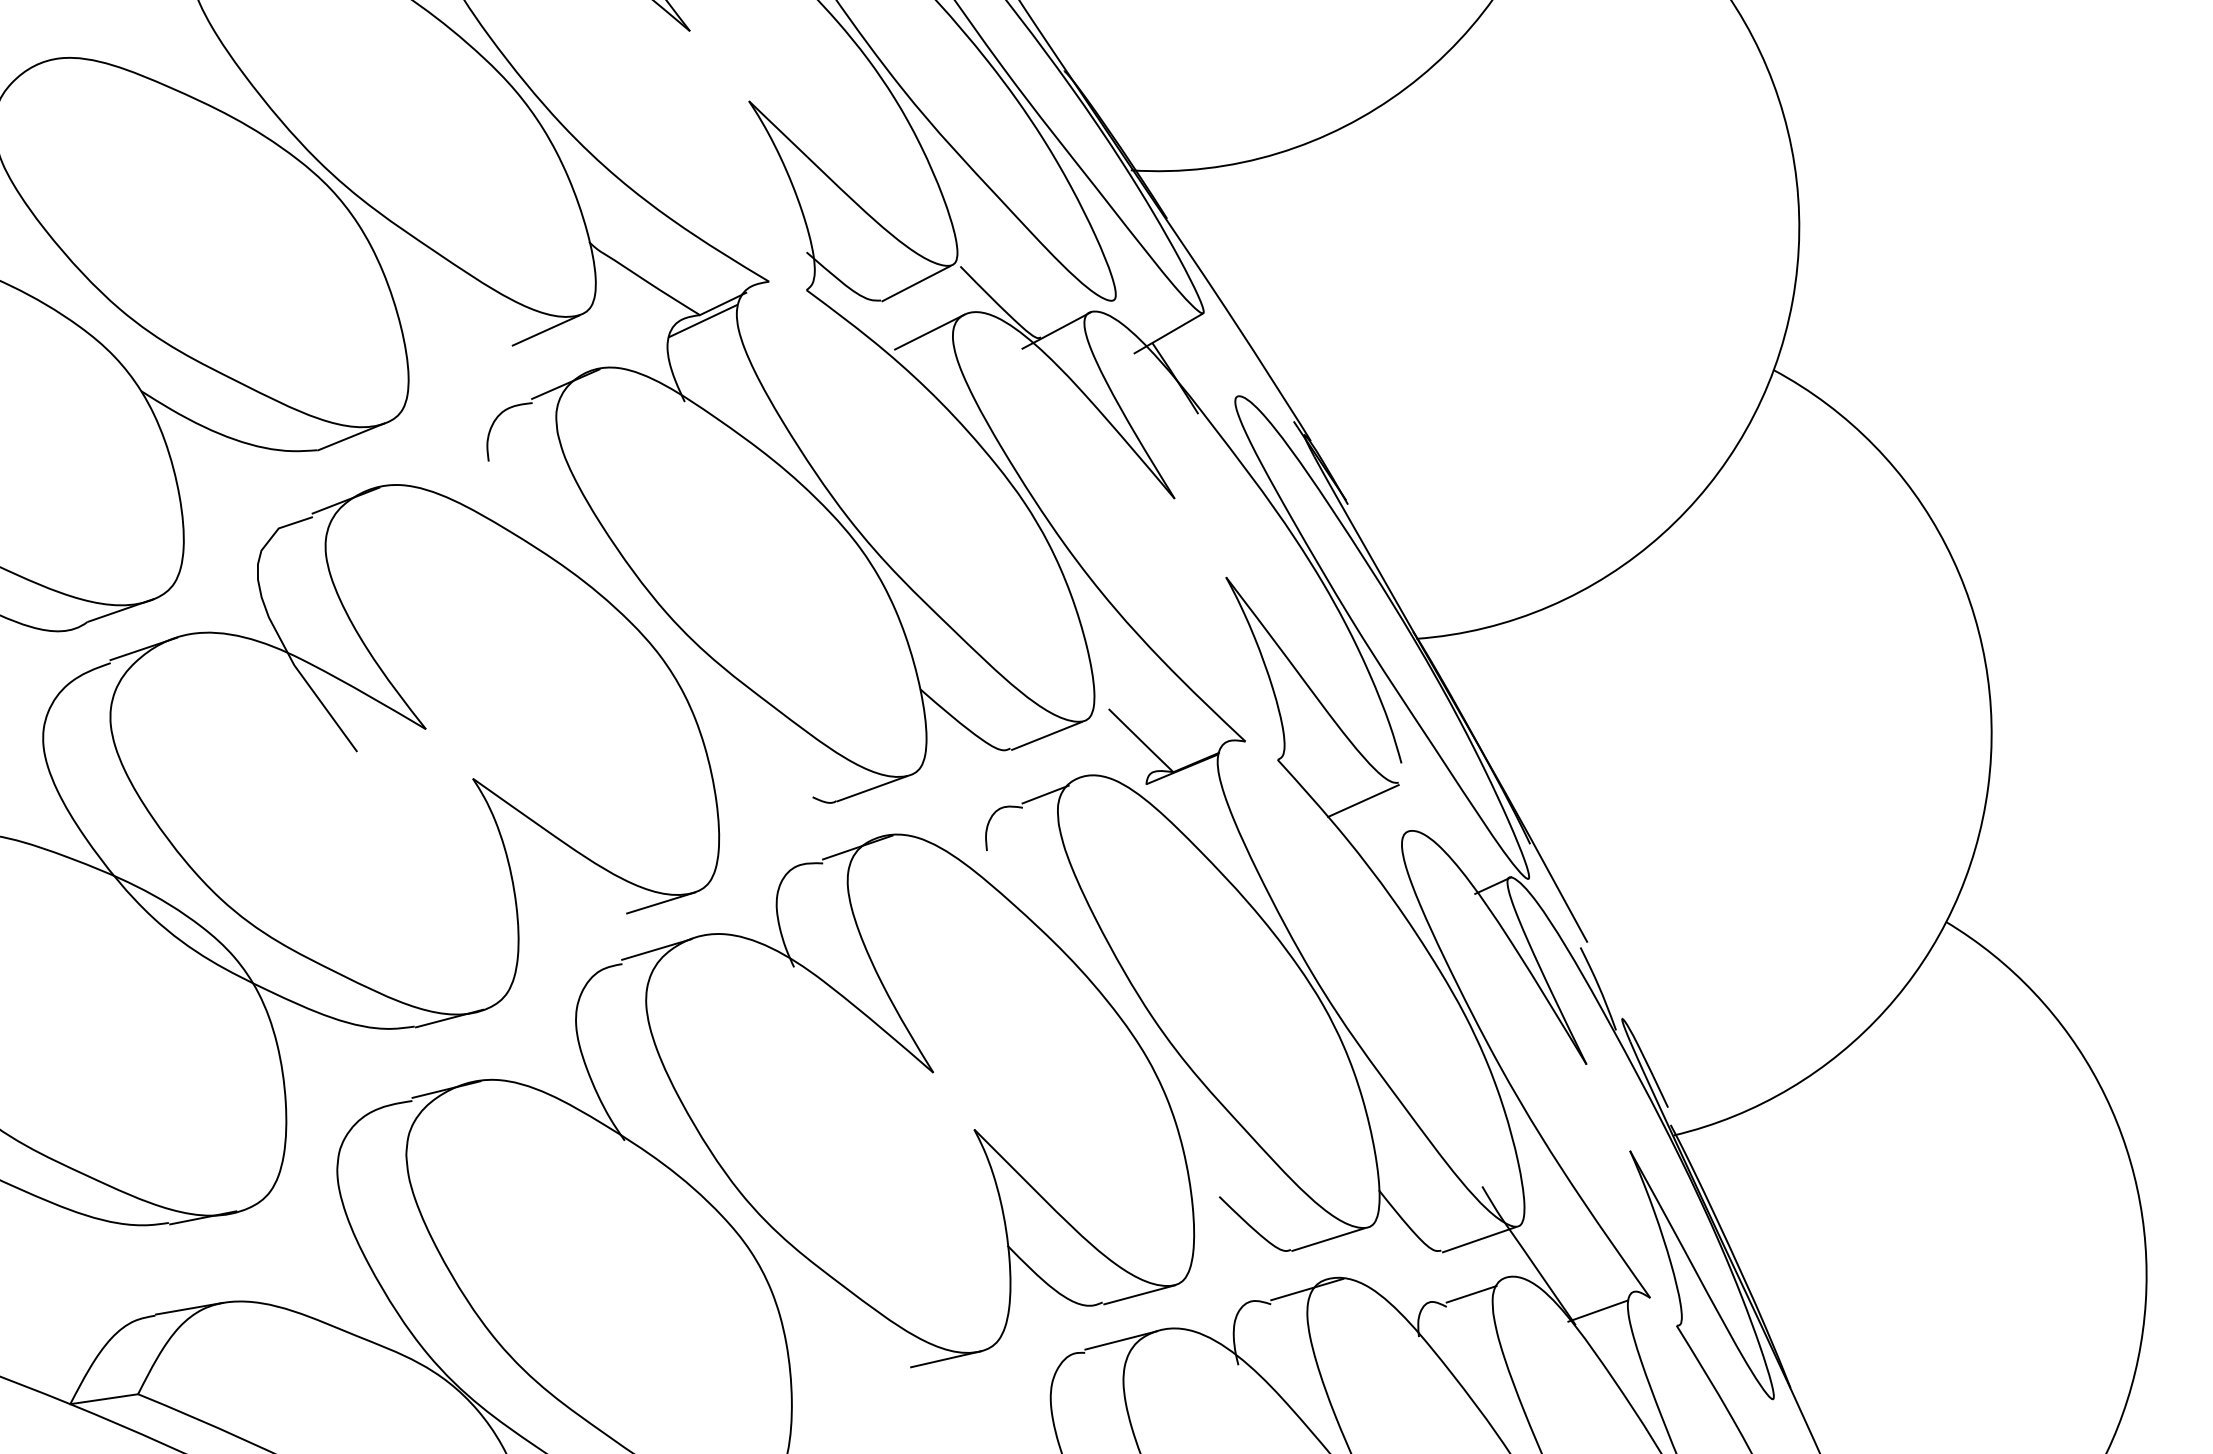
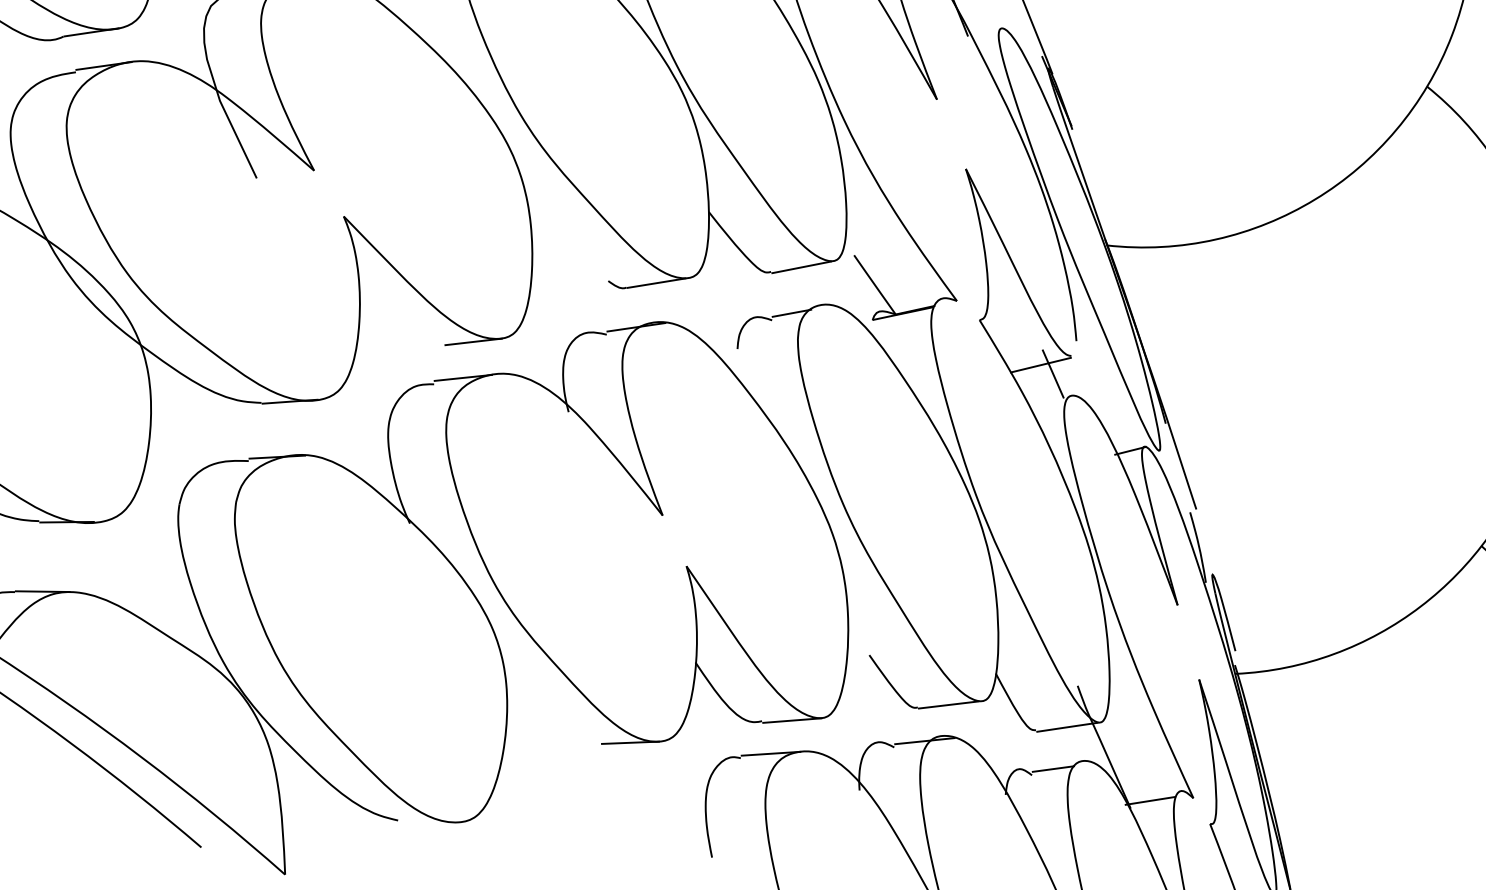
line: (1380, 808) -> (1053, 373), added

